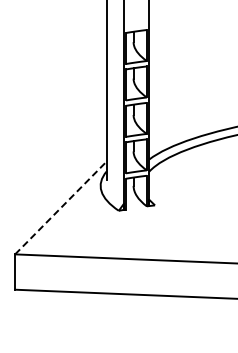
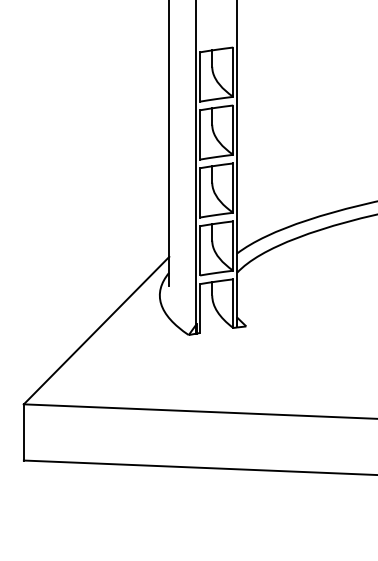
line: (61, 207) -> (97, 329), dashed -> solid

